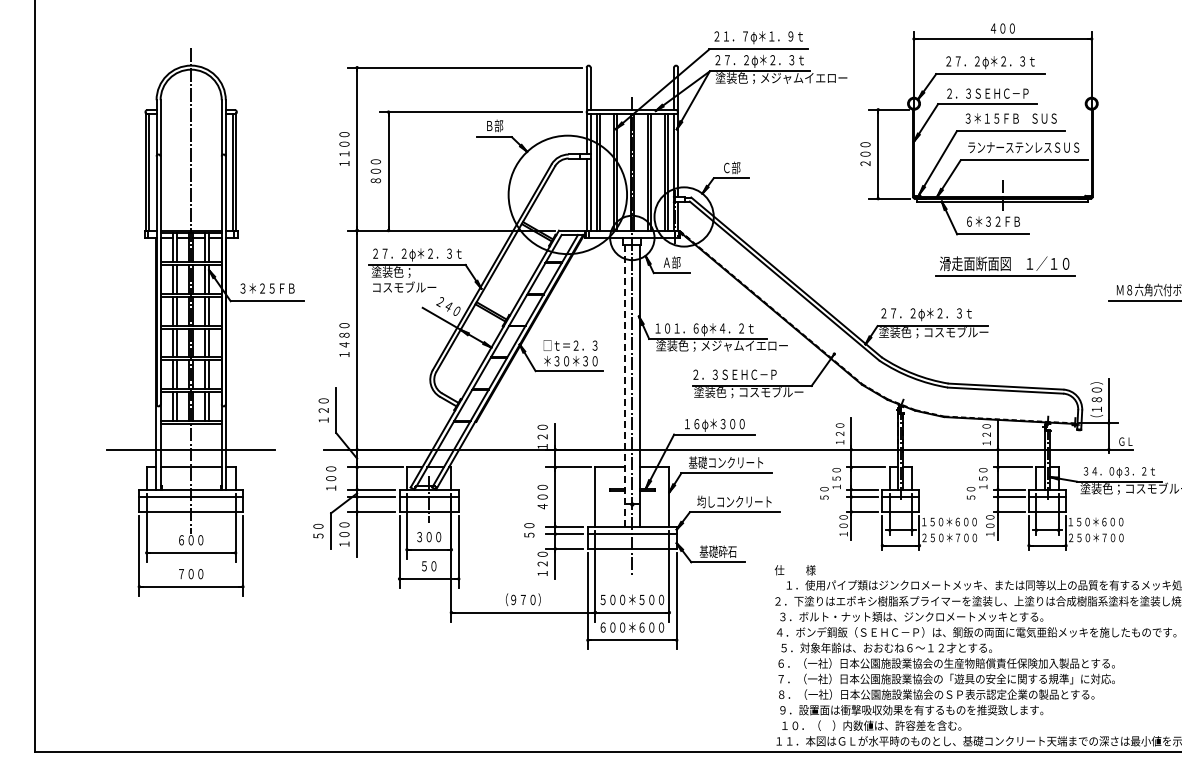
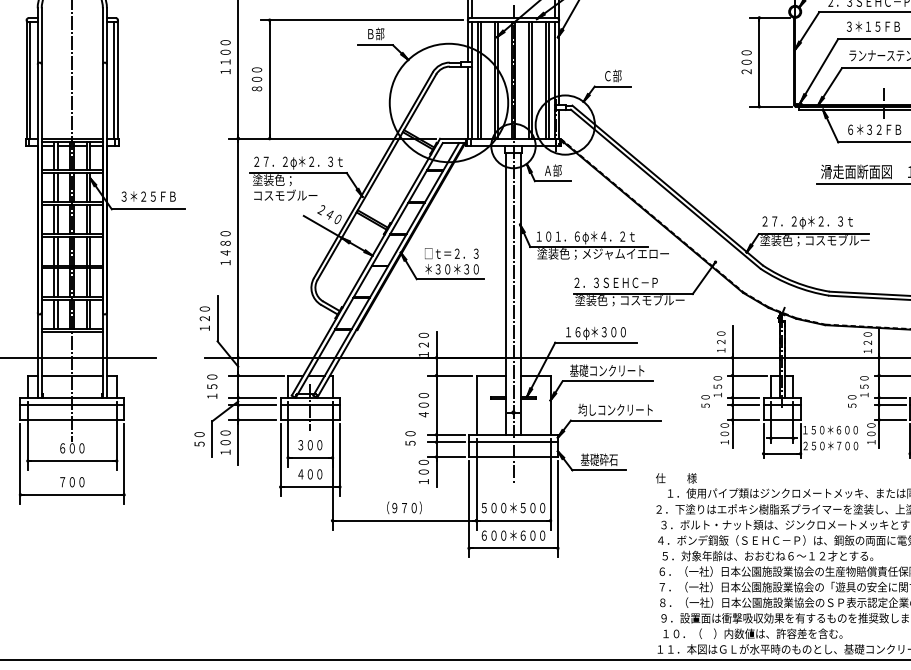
line: (624, 386) -> (505, 294), dashed -> solid
text: (331, 478) -> (212, 386), １００ -> １５０
text: (542, 563) -> (423, 471), １２０ -> １００
text: (429, 566) -> (310, 474), ５０ -> ４００

